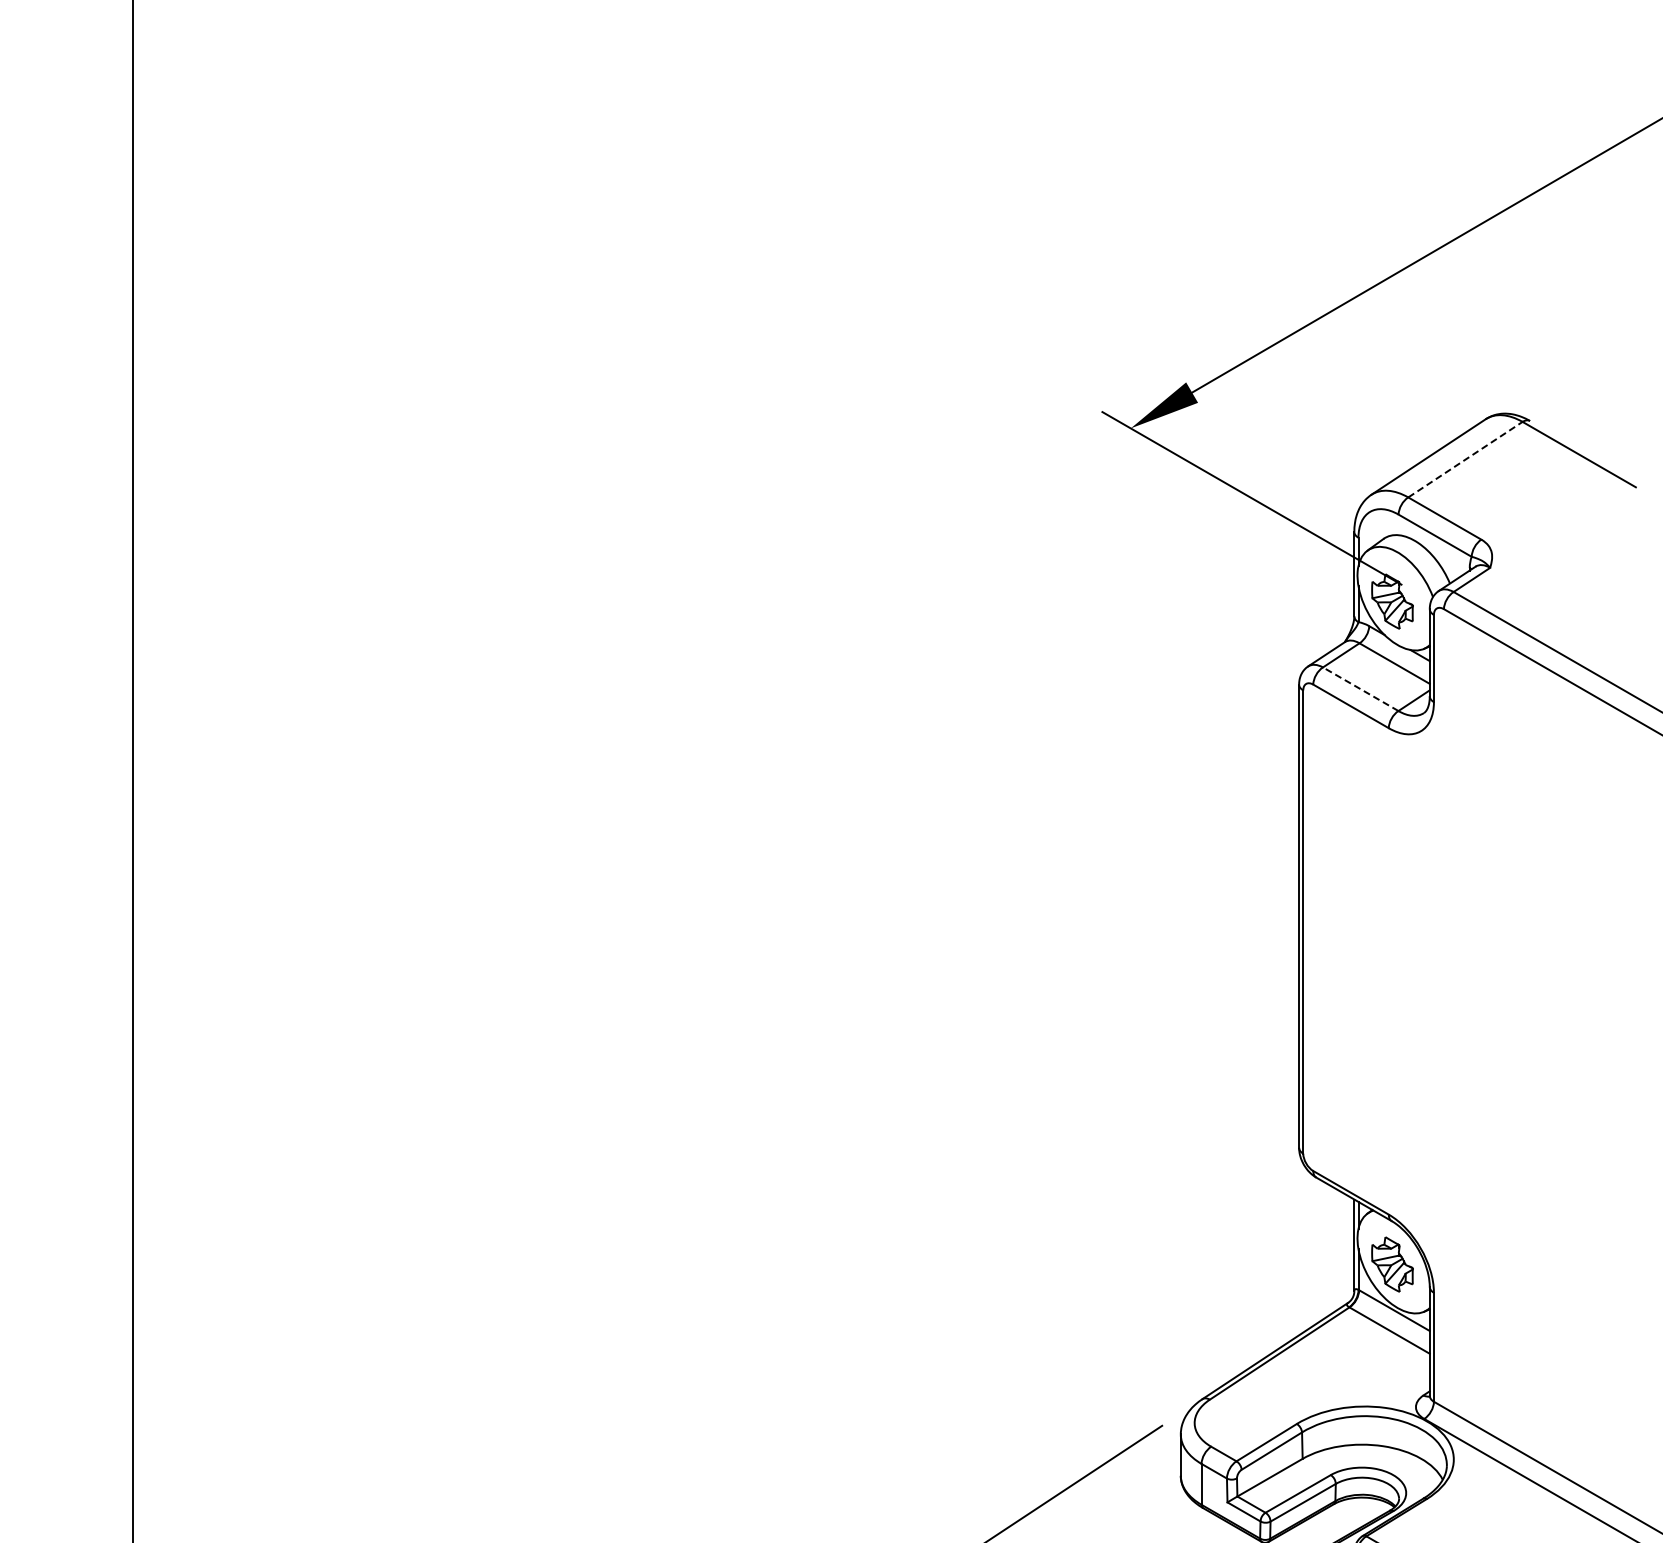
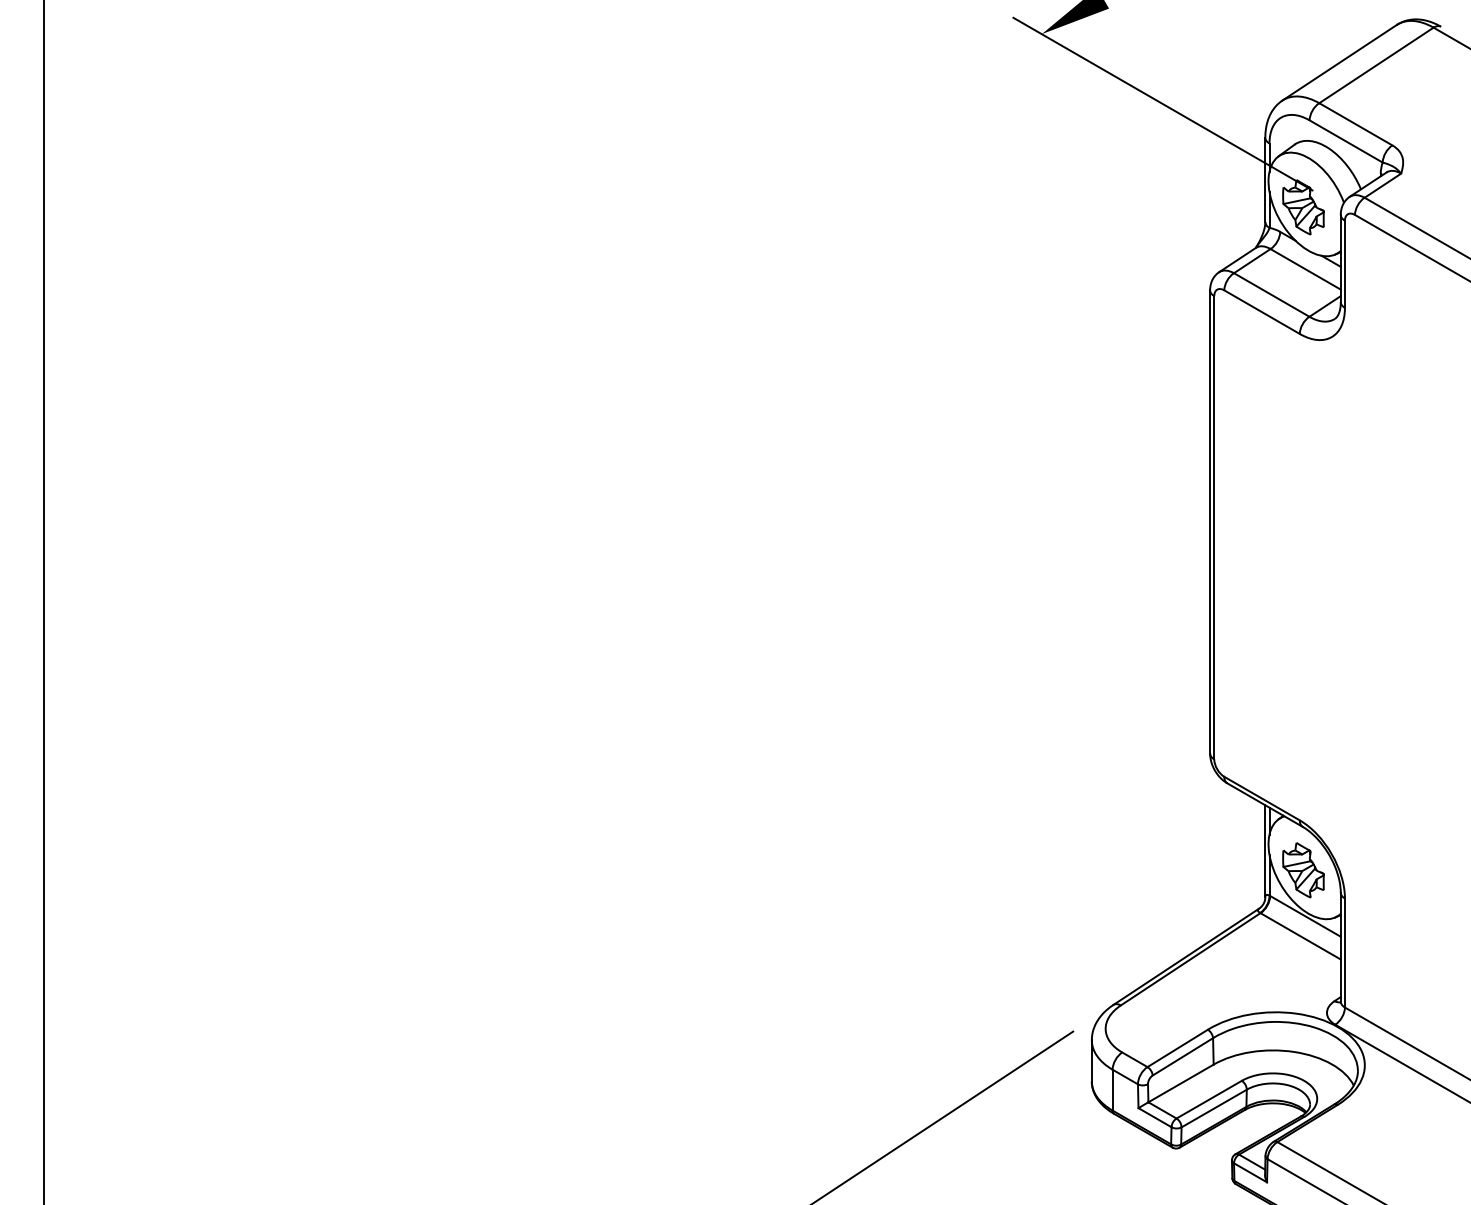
line: (1465, 459) -> (1376, 65), dashed -> solid
line: (1360, 689) -> (1271, 295), dashed -> solid

